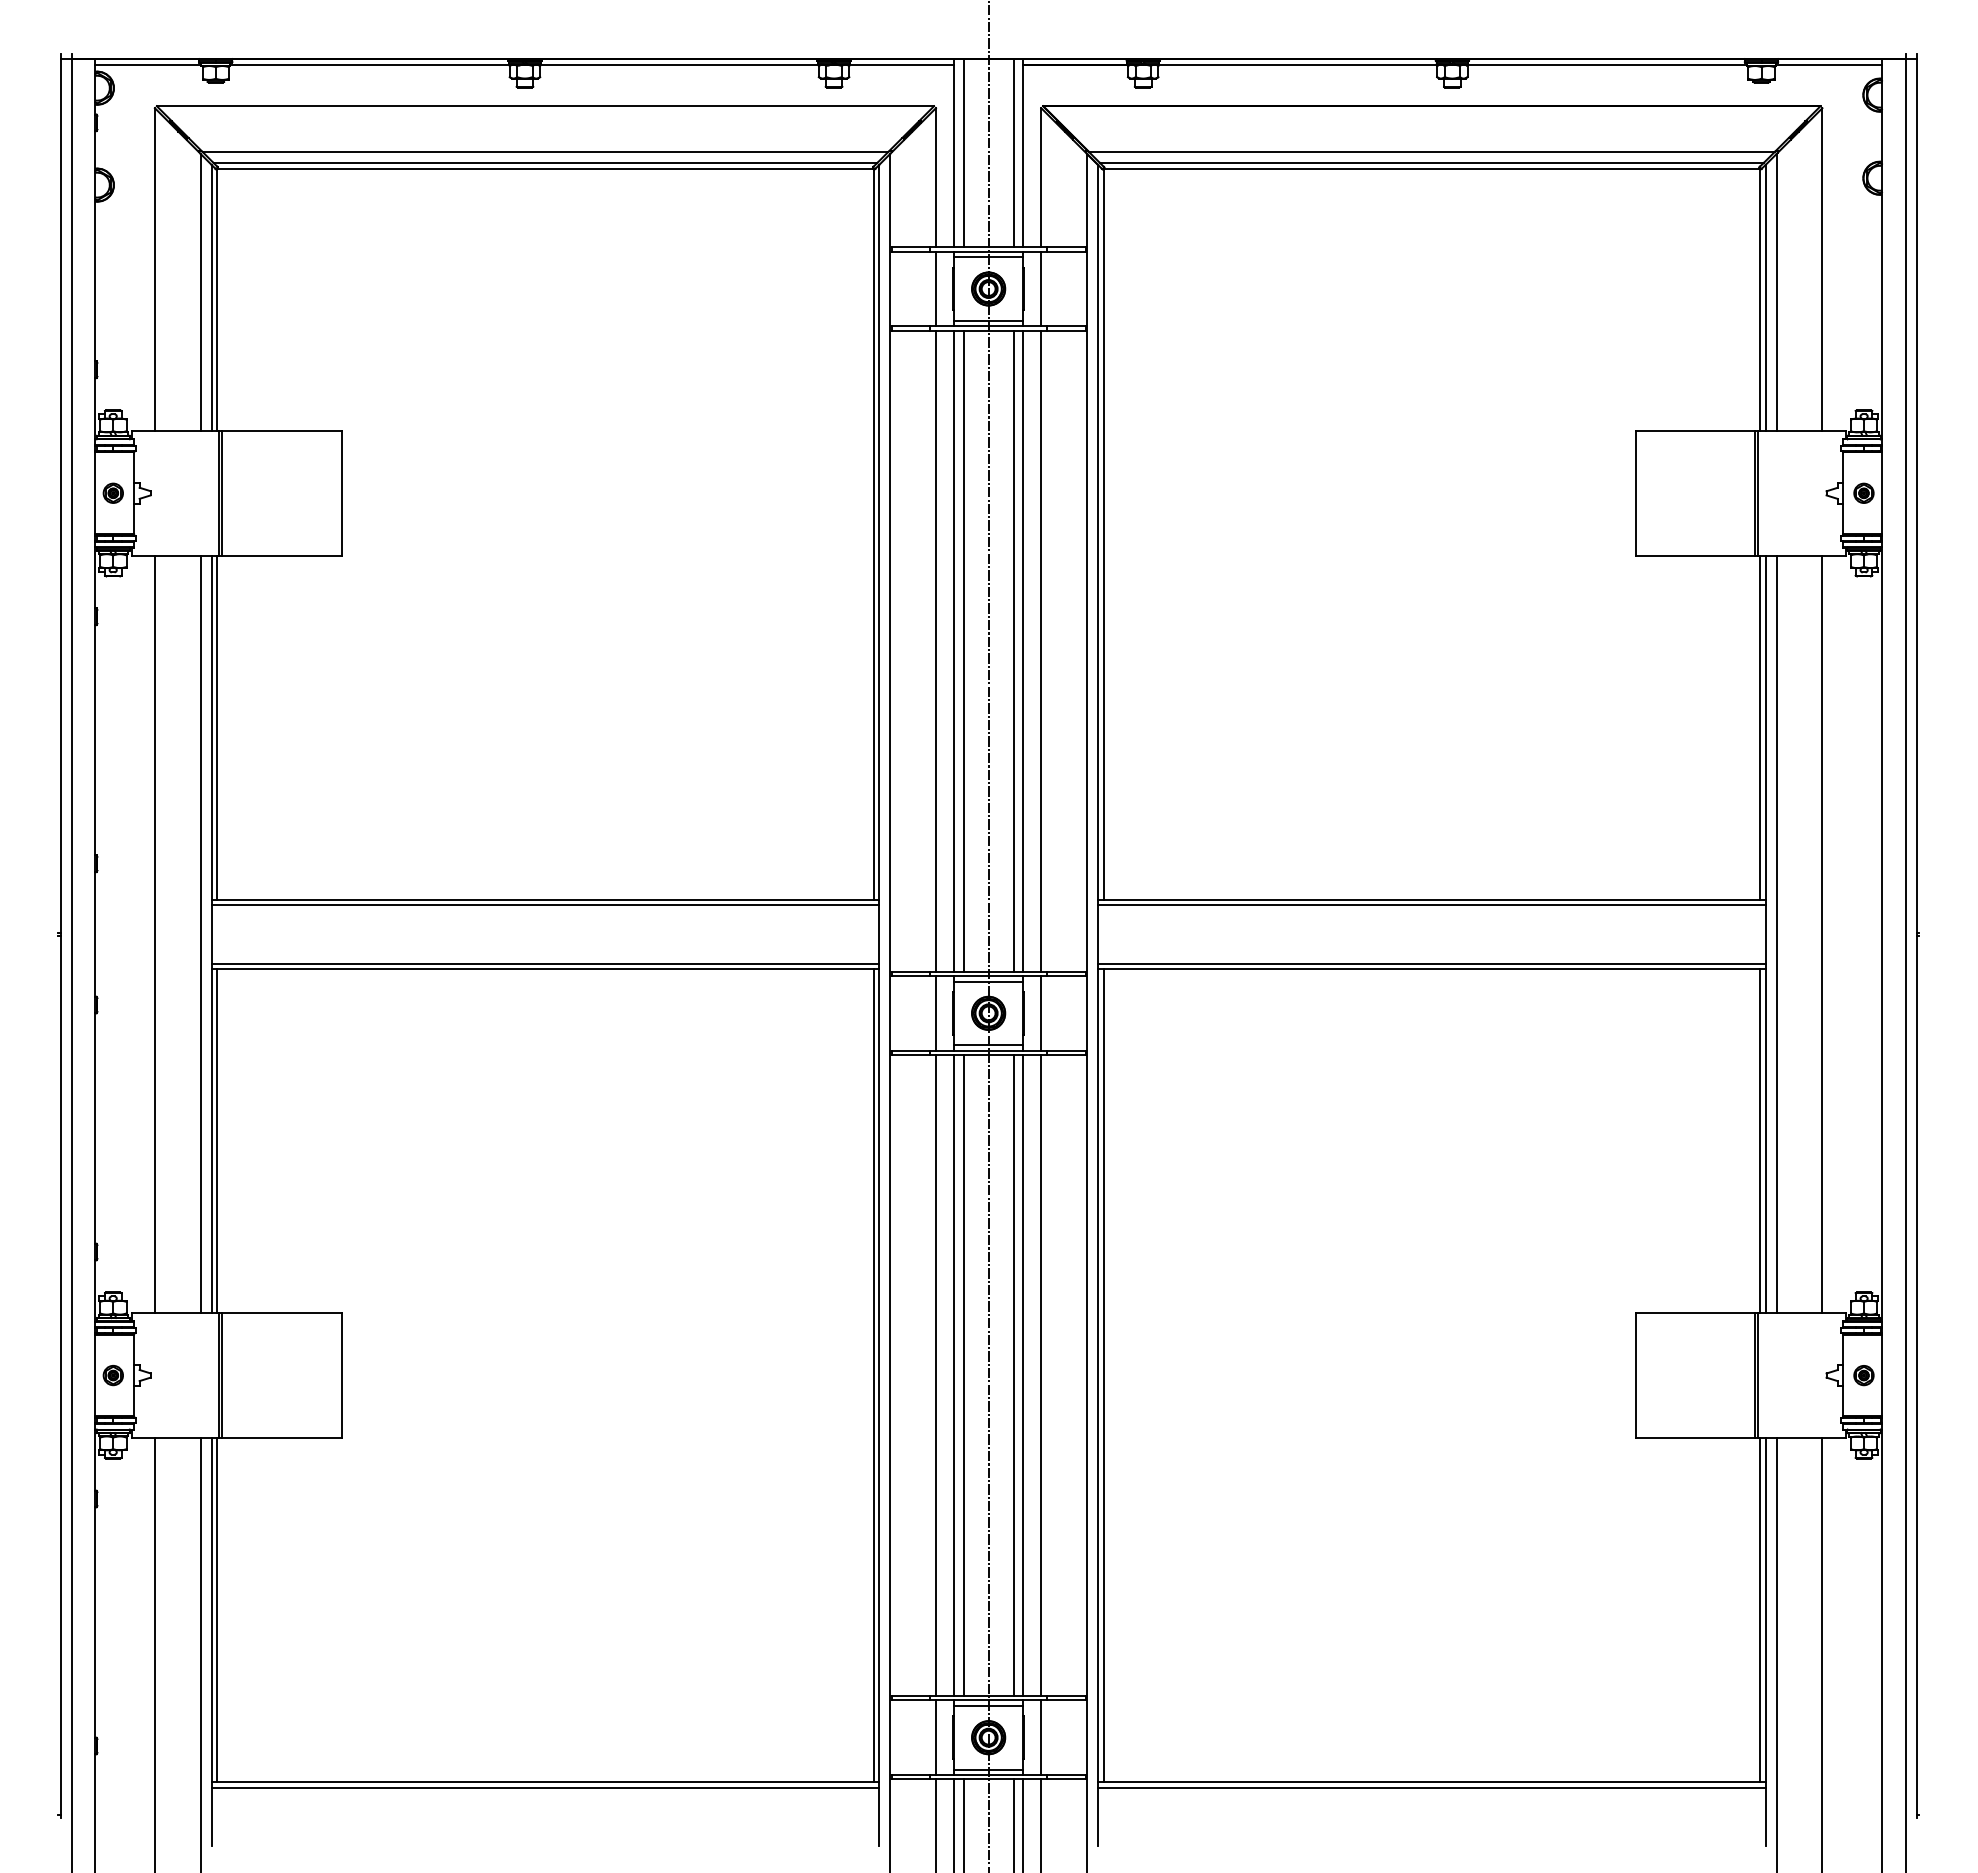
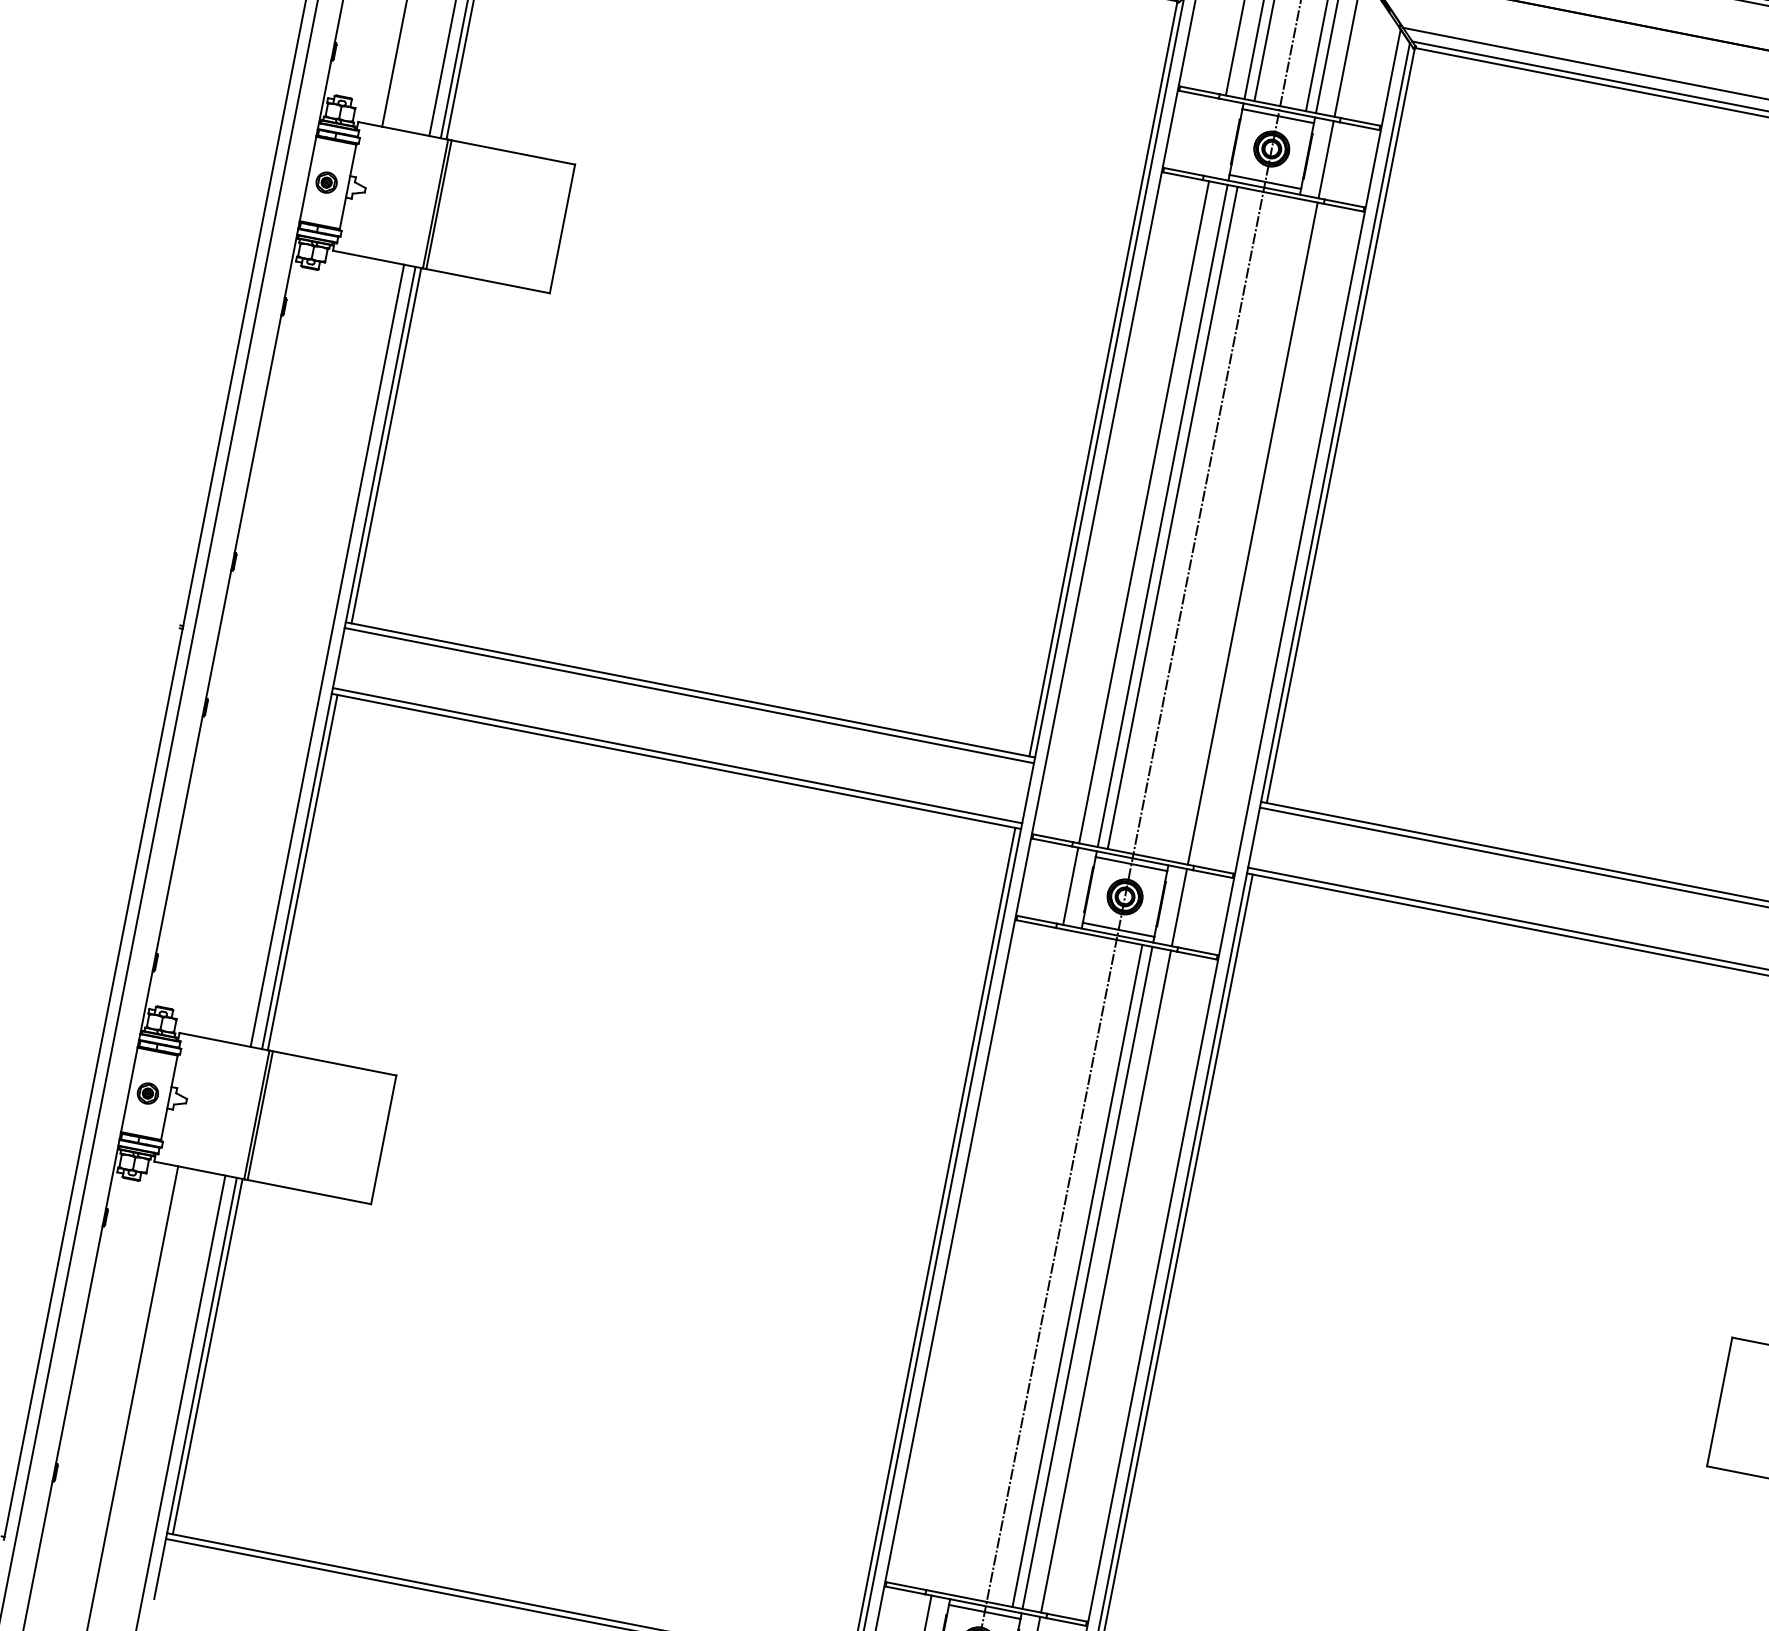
line: (936, 288) -> (1218, 137), removed
line: (1013, 650) -> (1224, 527), removed
line: (1023, 650) -> (1234, 529), removed
line: (154, 934) -> (279, 646), removed
line: (936, 1375) -> (997, 1260), removed
line: (954, 1375) -> (1016, 1263), removed
line: (963, 1375) -> (1025, 1265), removed

